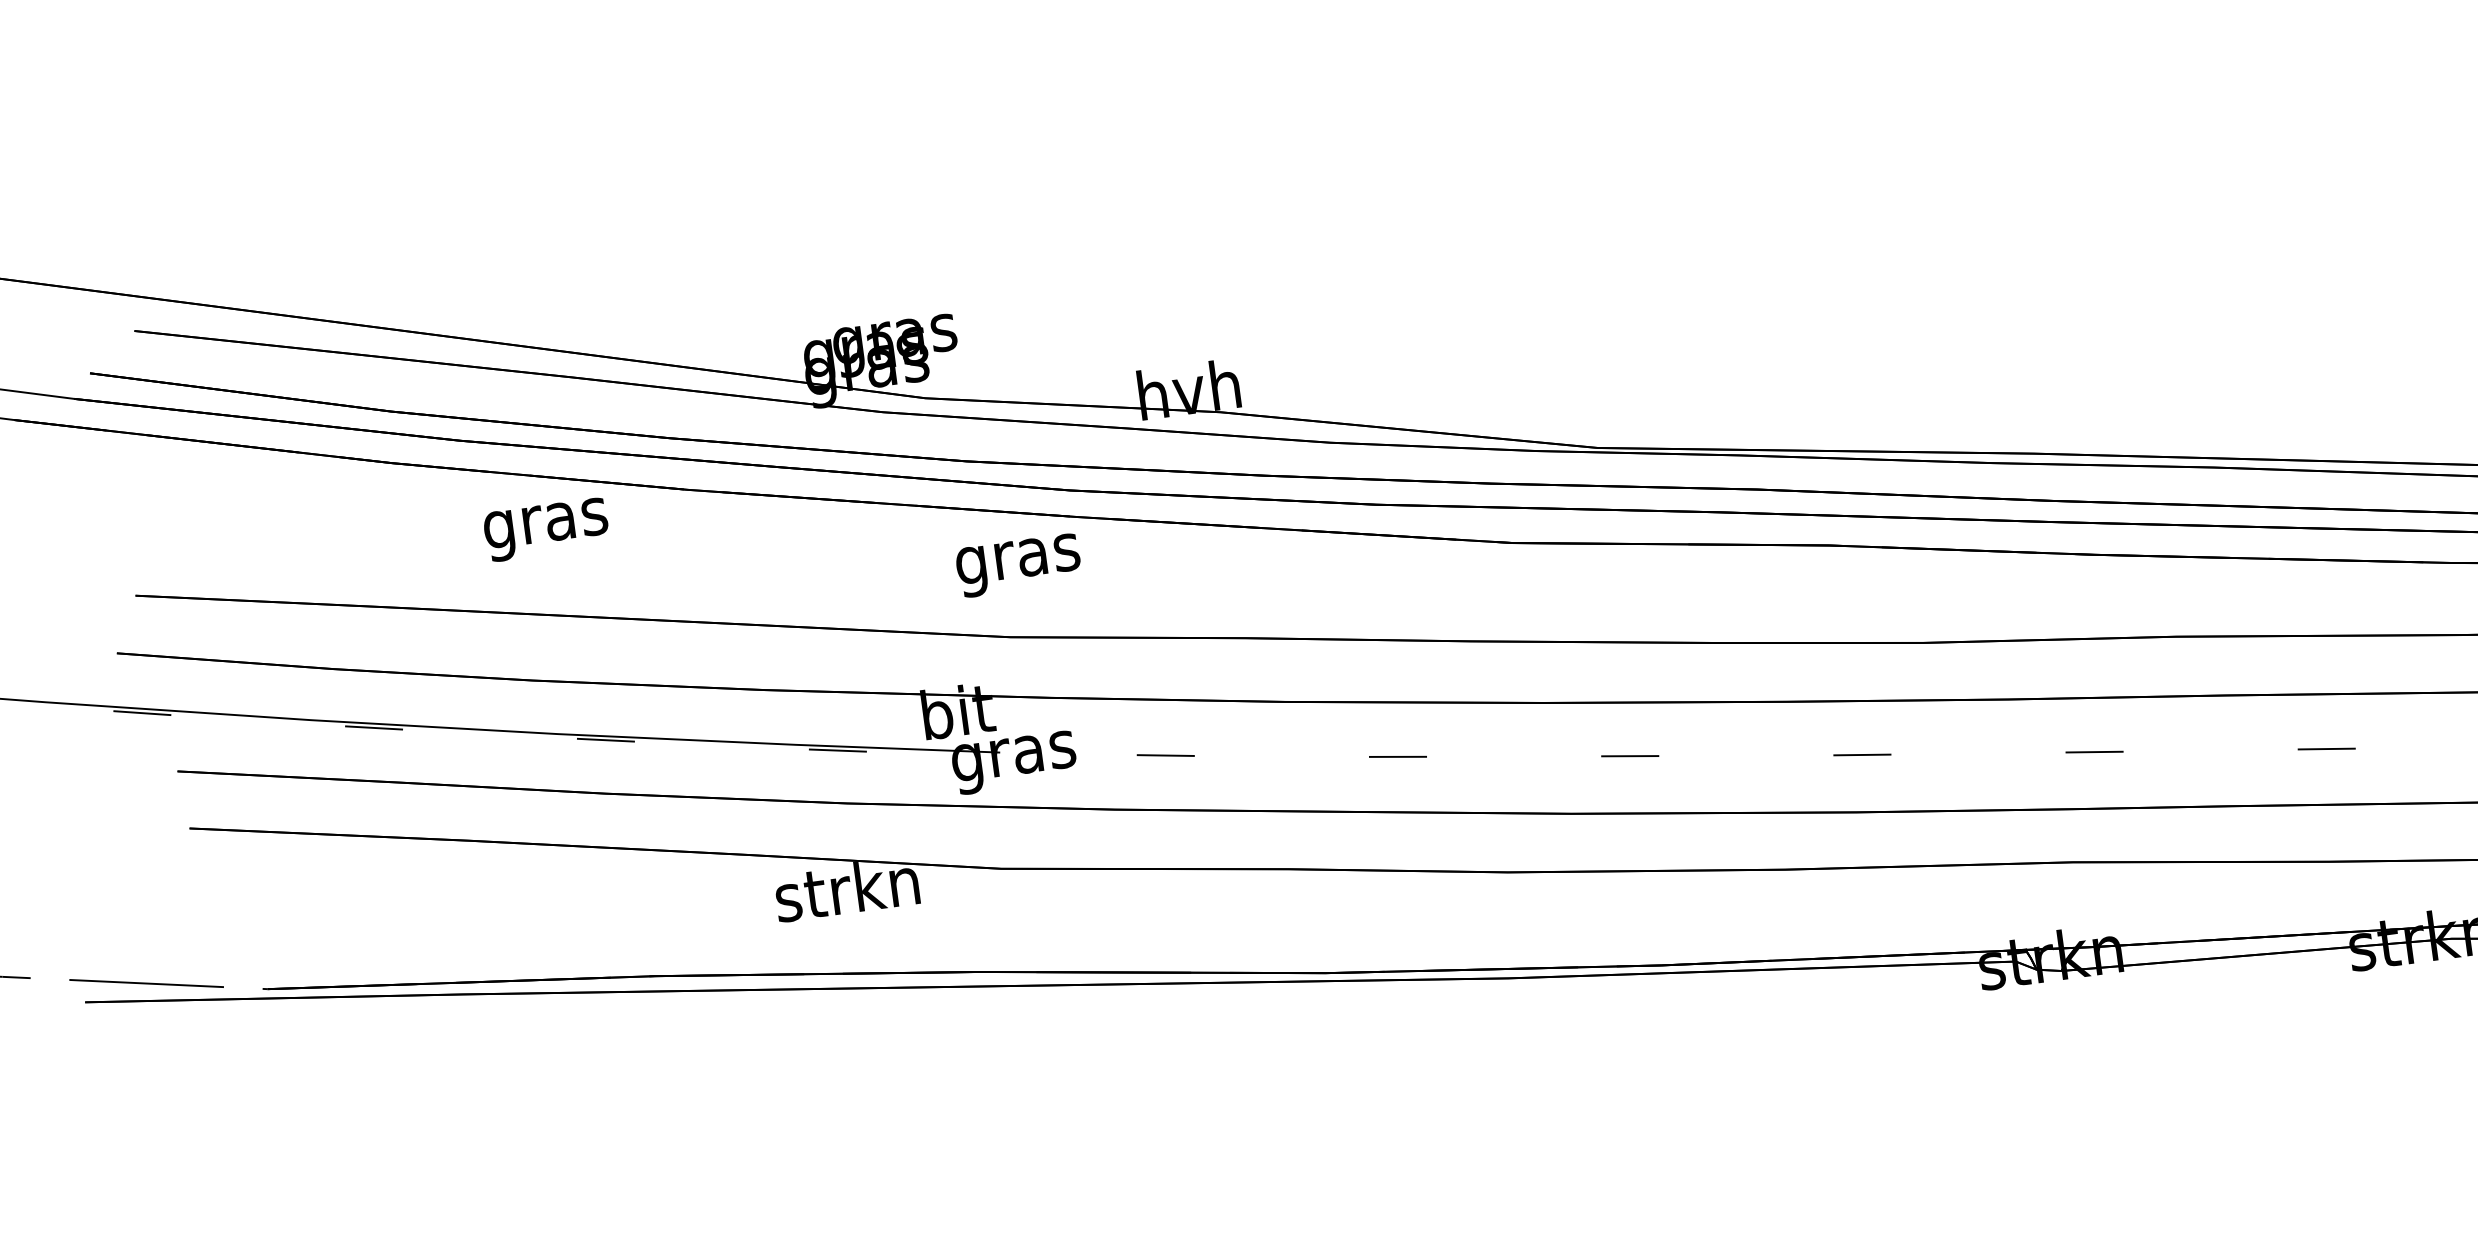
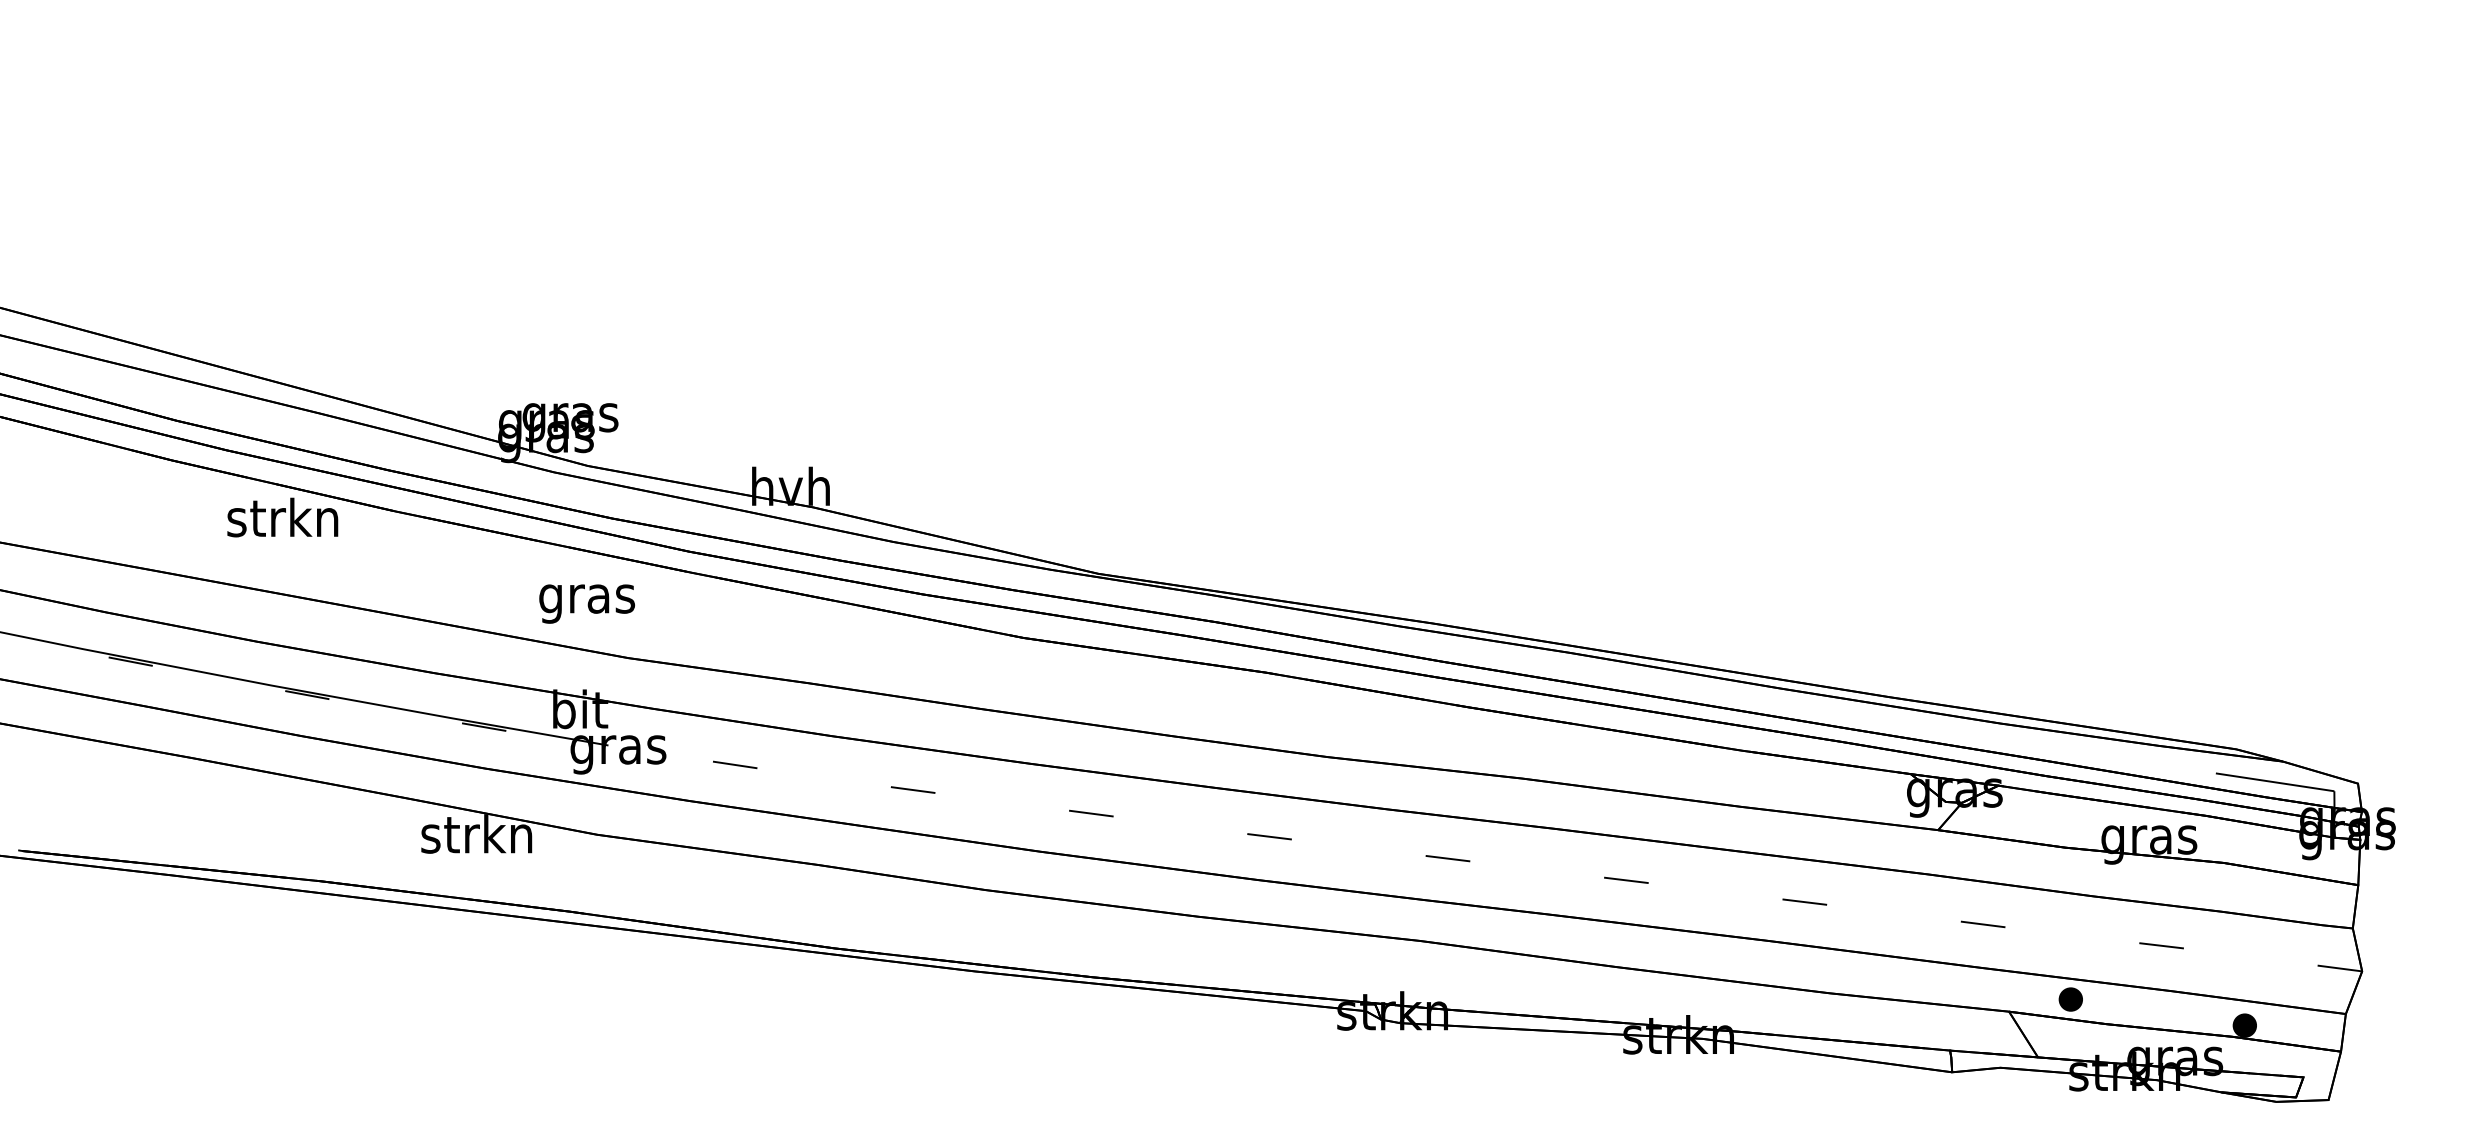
text: (544, 523) -> (282, 522), gras -> strkn
text: (1019, 564) -> (587, 603), moved

